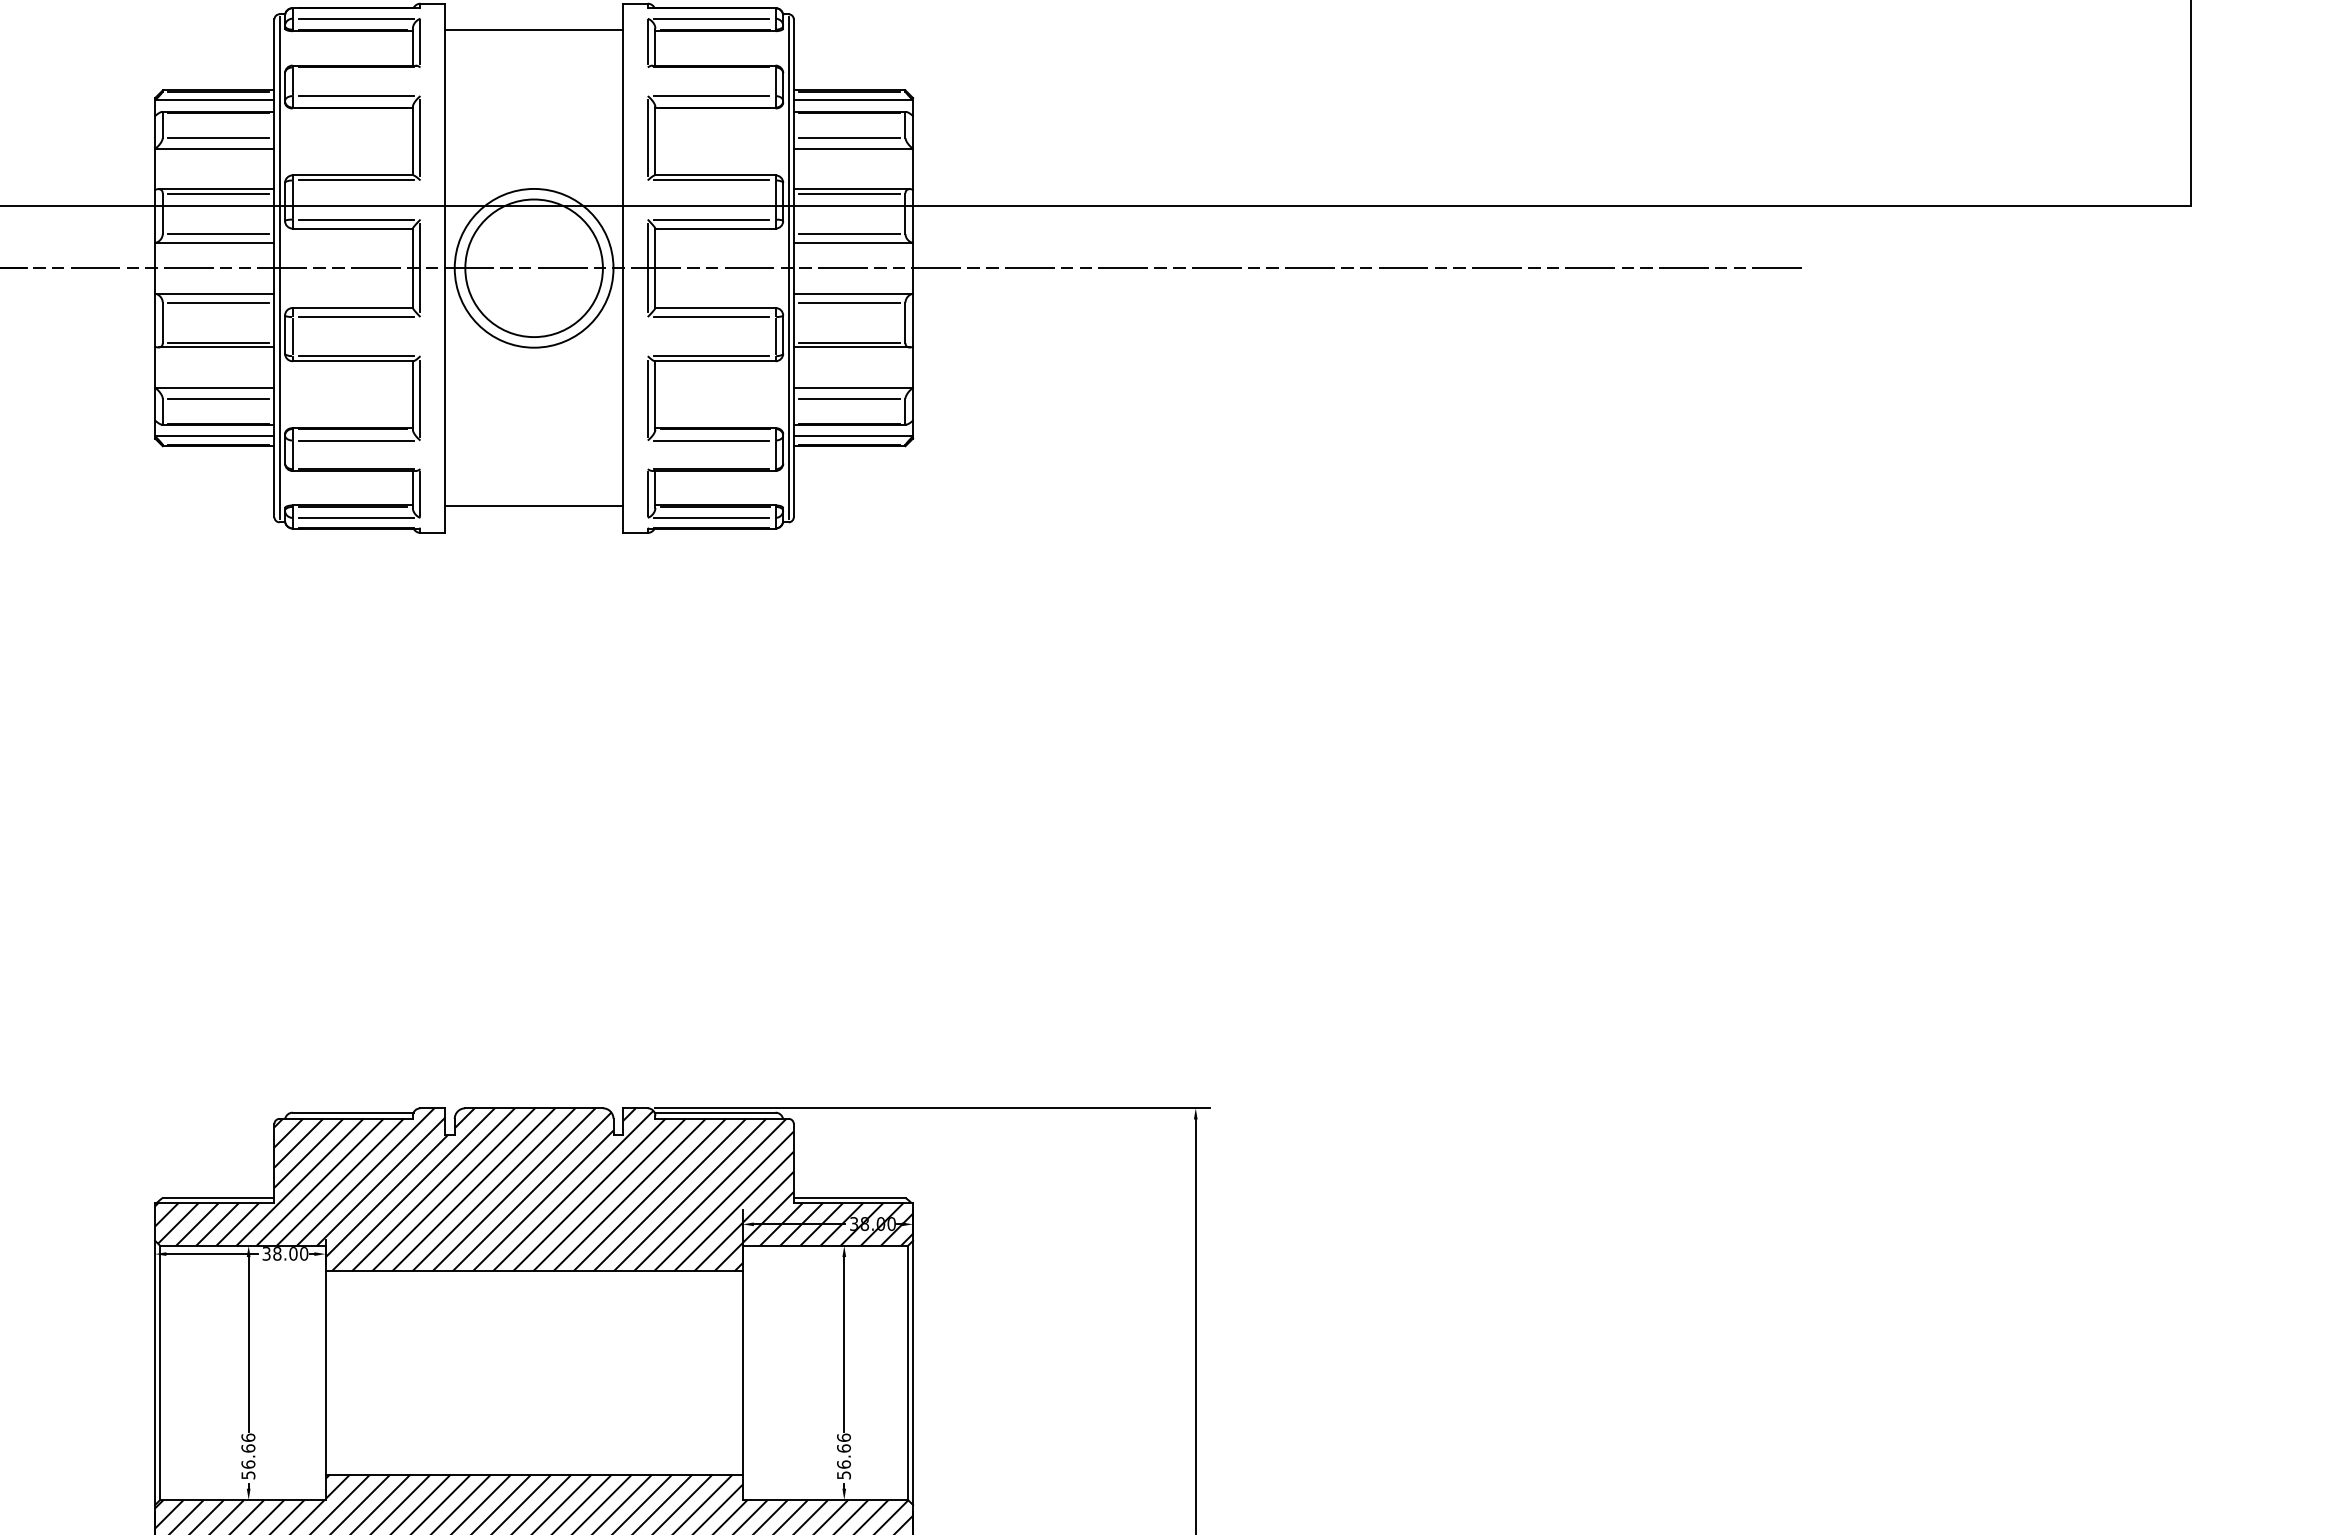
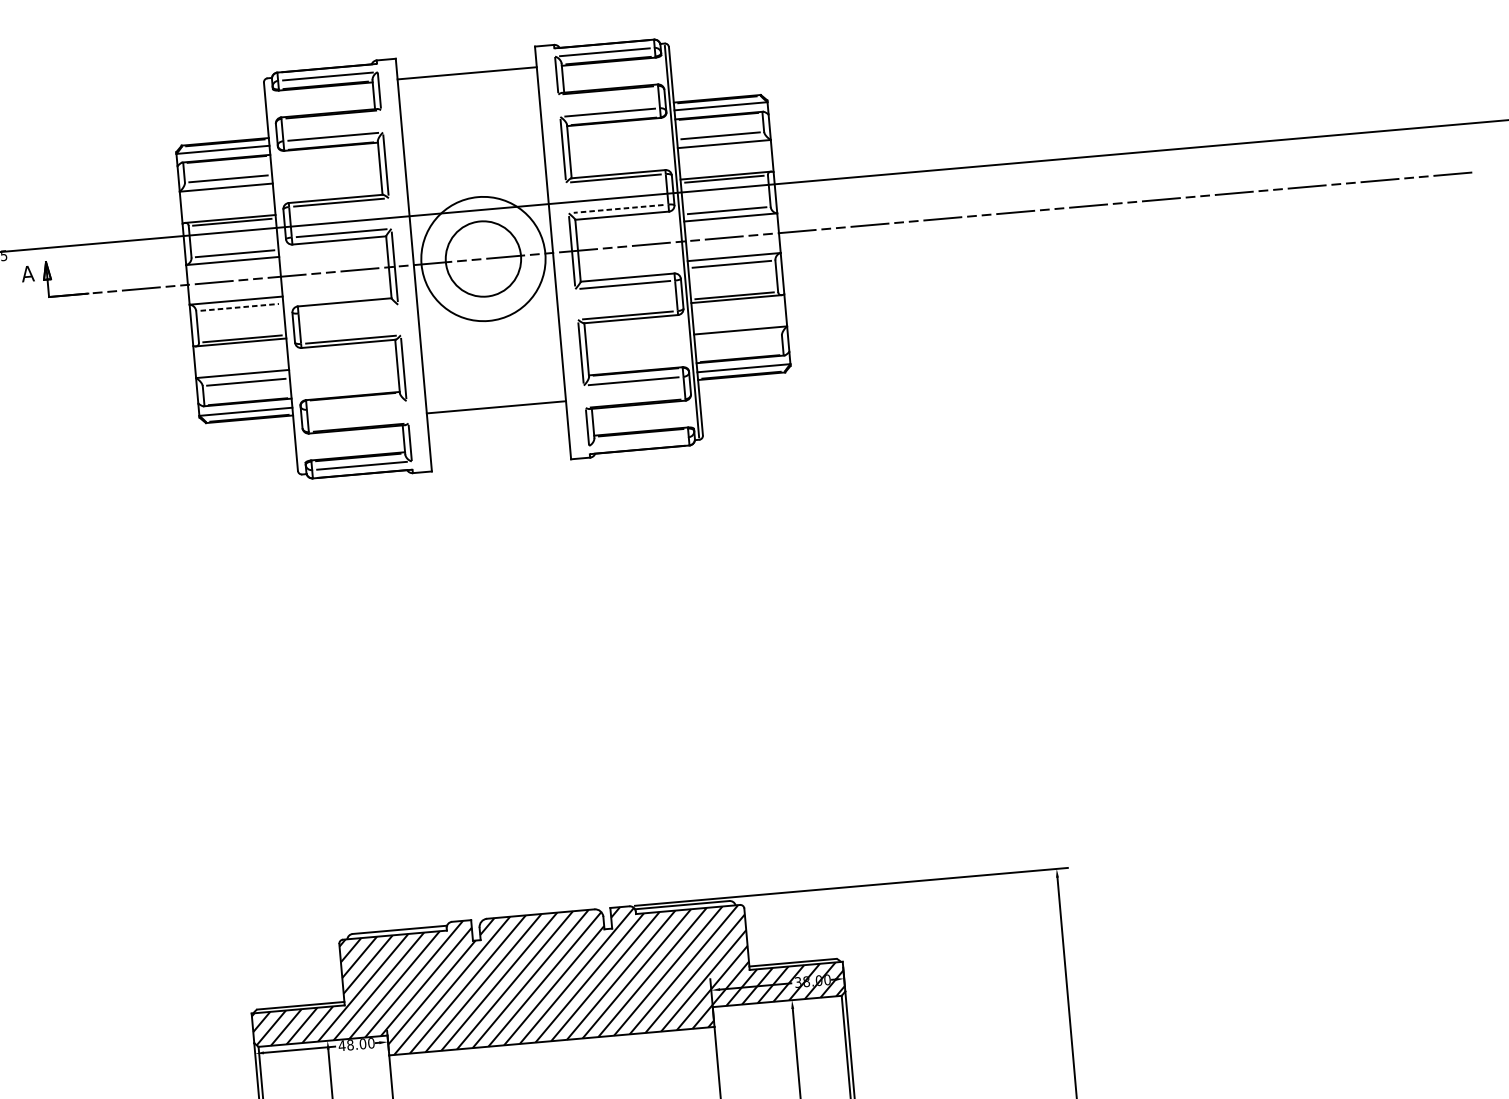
line: (711, 219) -> (618, 208), solid -> dashed
line: (279, 268) -> (284, 276), removed
circle: (533, 268) -> (482, 259), size x0.7
line: (219, 302) -> (240, 307), solid -> dashed
line: (356, 317) -> (348, 309), removed
line: (849, 398) -> (738, 339), removed
line: (356, 440) -> (356, 405), removed
line: (533, 506) -> (495, 407), moved
line: (711, 517) -> (638, 441), removed
text: (266, 1253) -> (341, 1045), 38.00 -> 48.00

